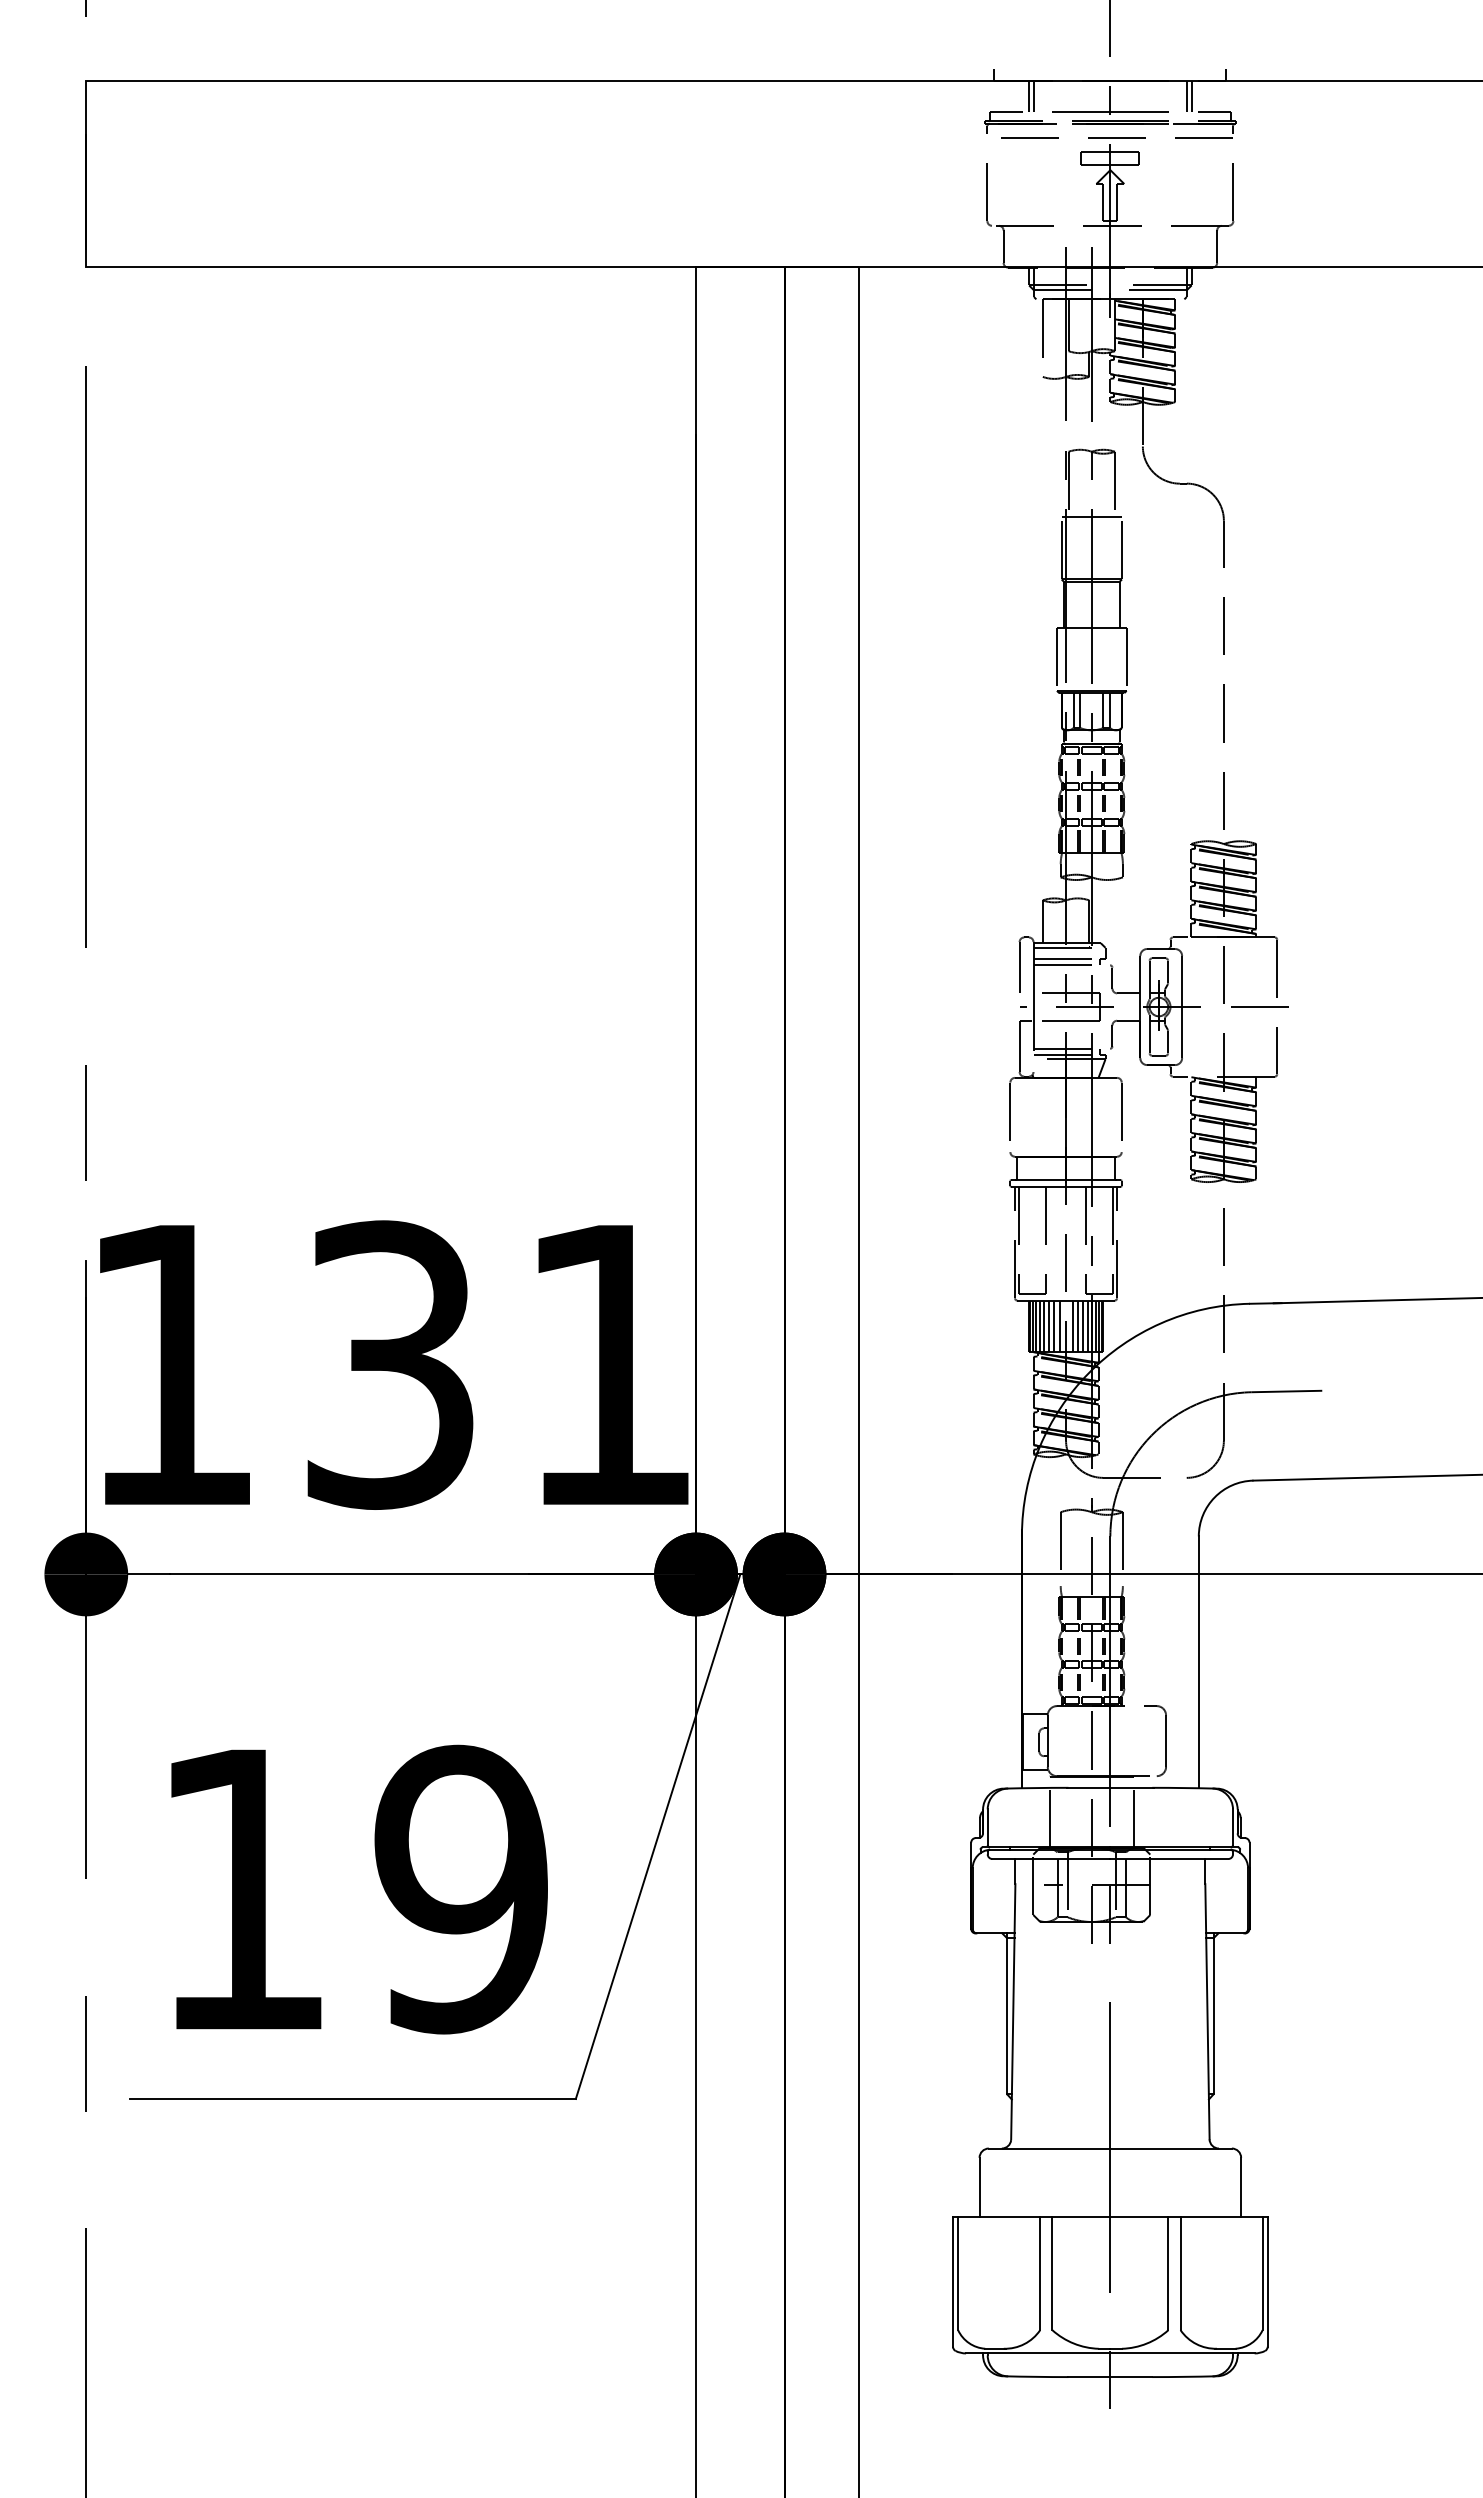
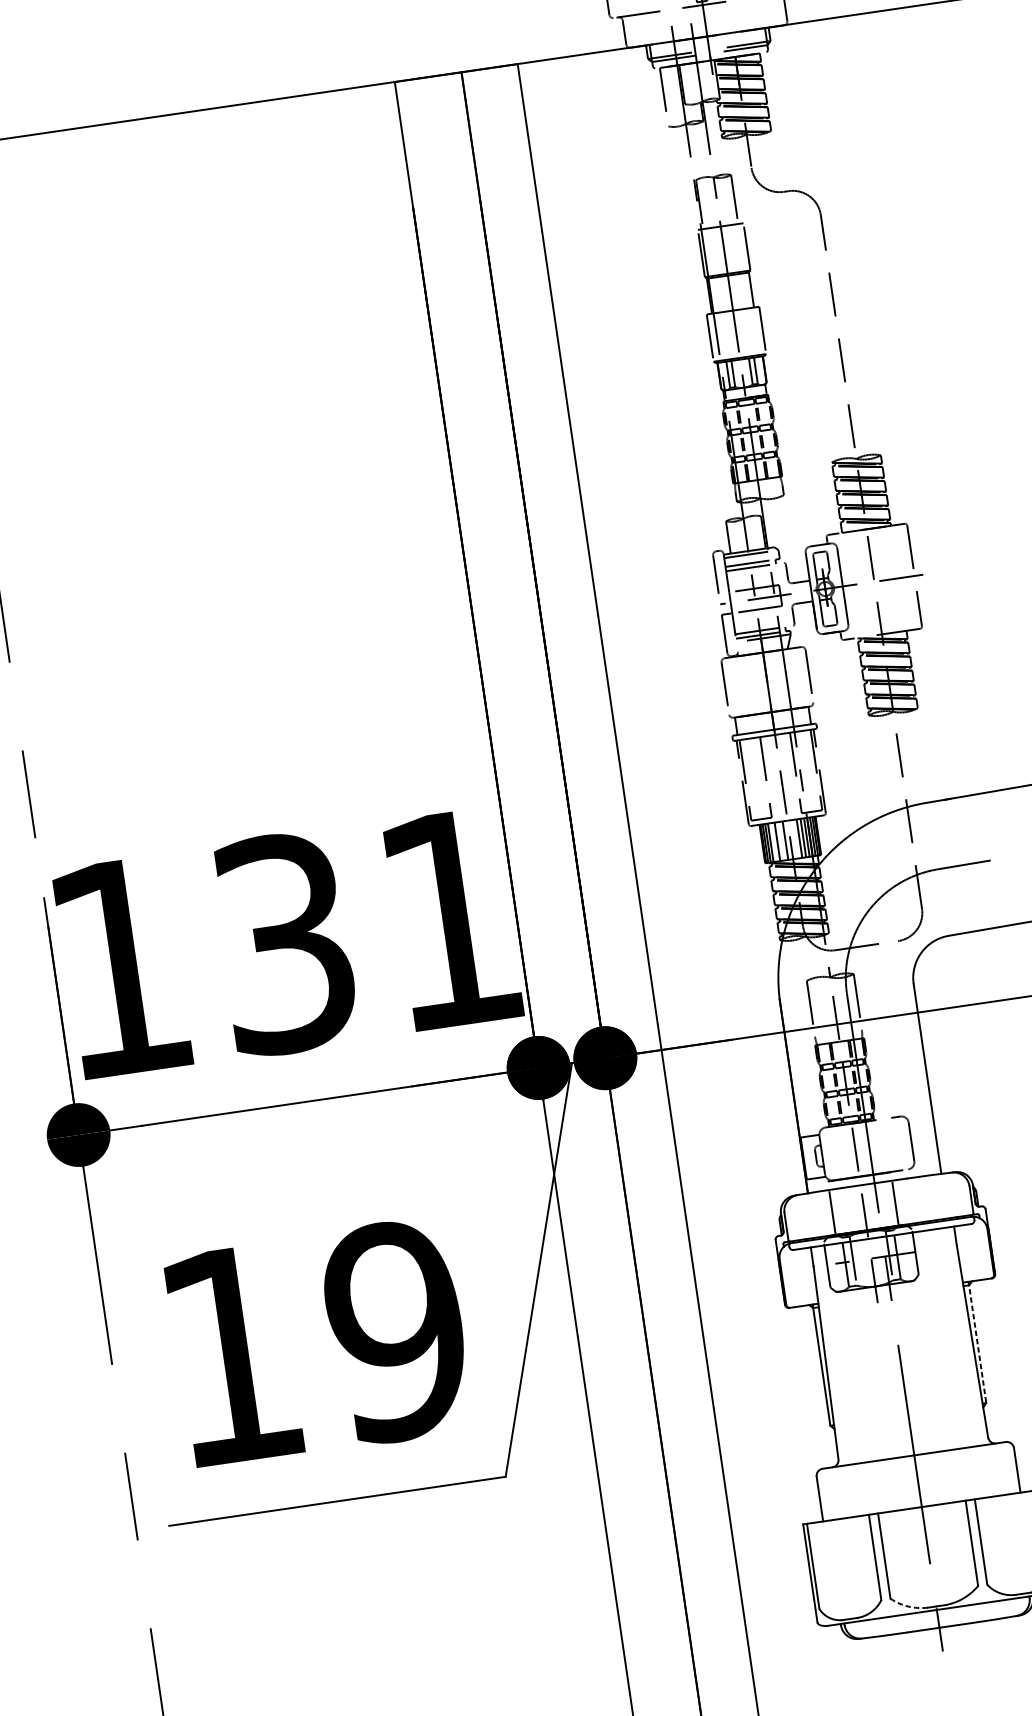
line: (1044, 1325) -> (774, 841), removed
line: (1053, 1325) -> (780, 840), removed
line: (1072, 1325) -> (795, 838), removed
line: (1213, 2013) -> (977, 1342), solid -> dashed
arc: (1073, 2343) -> (907, 1606), solid -> dashed

